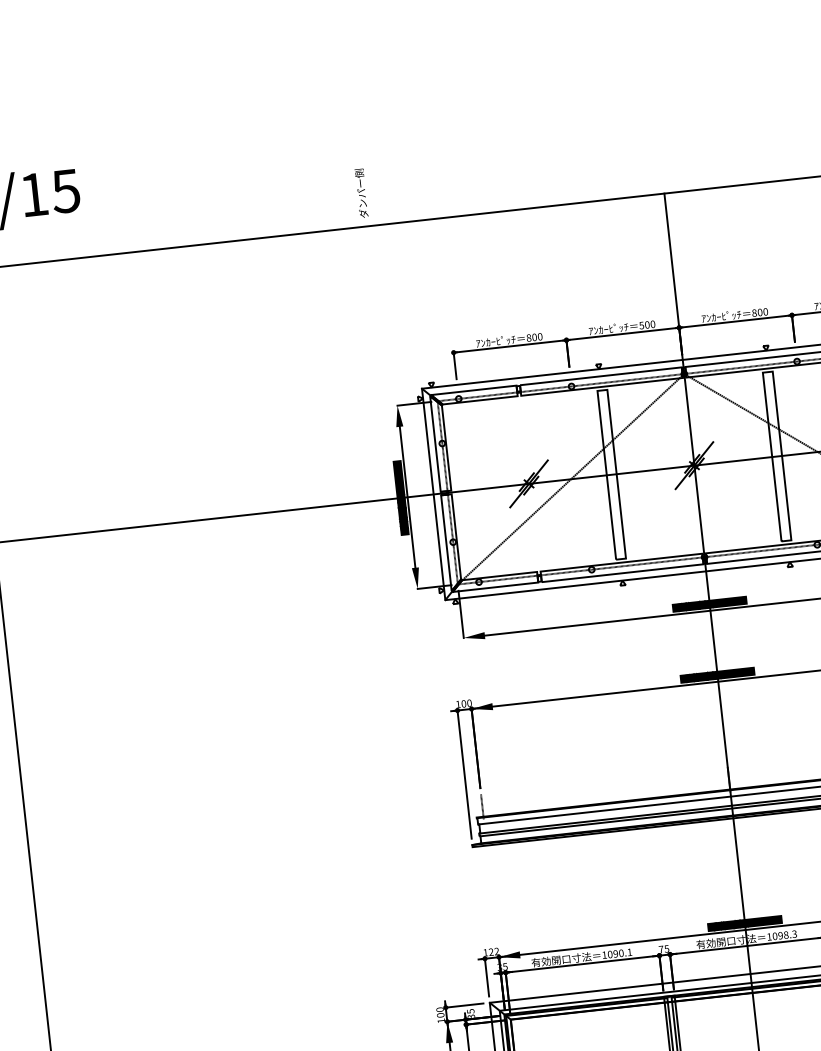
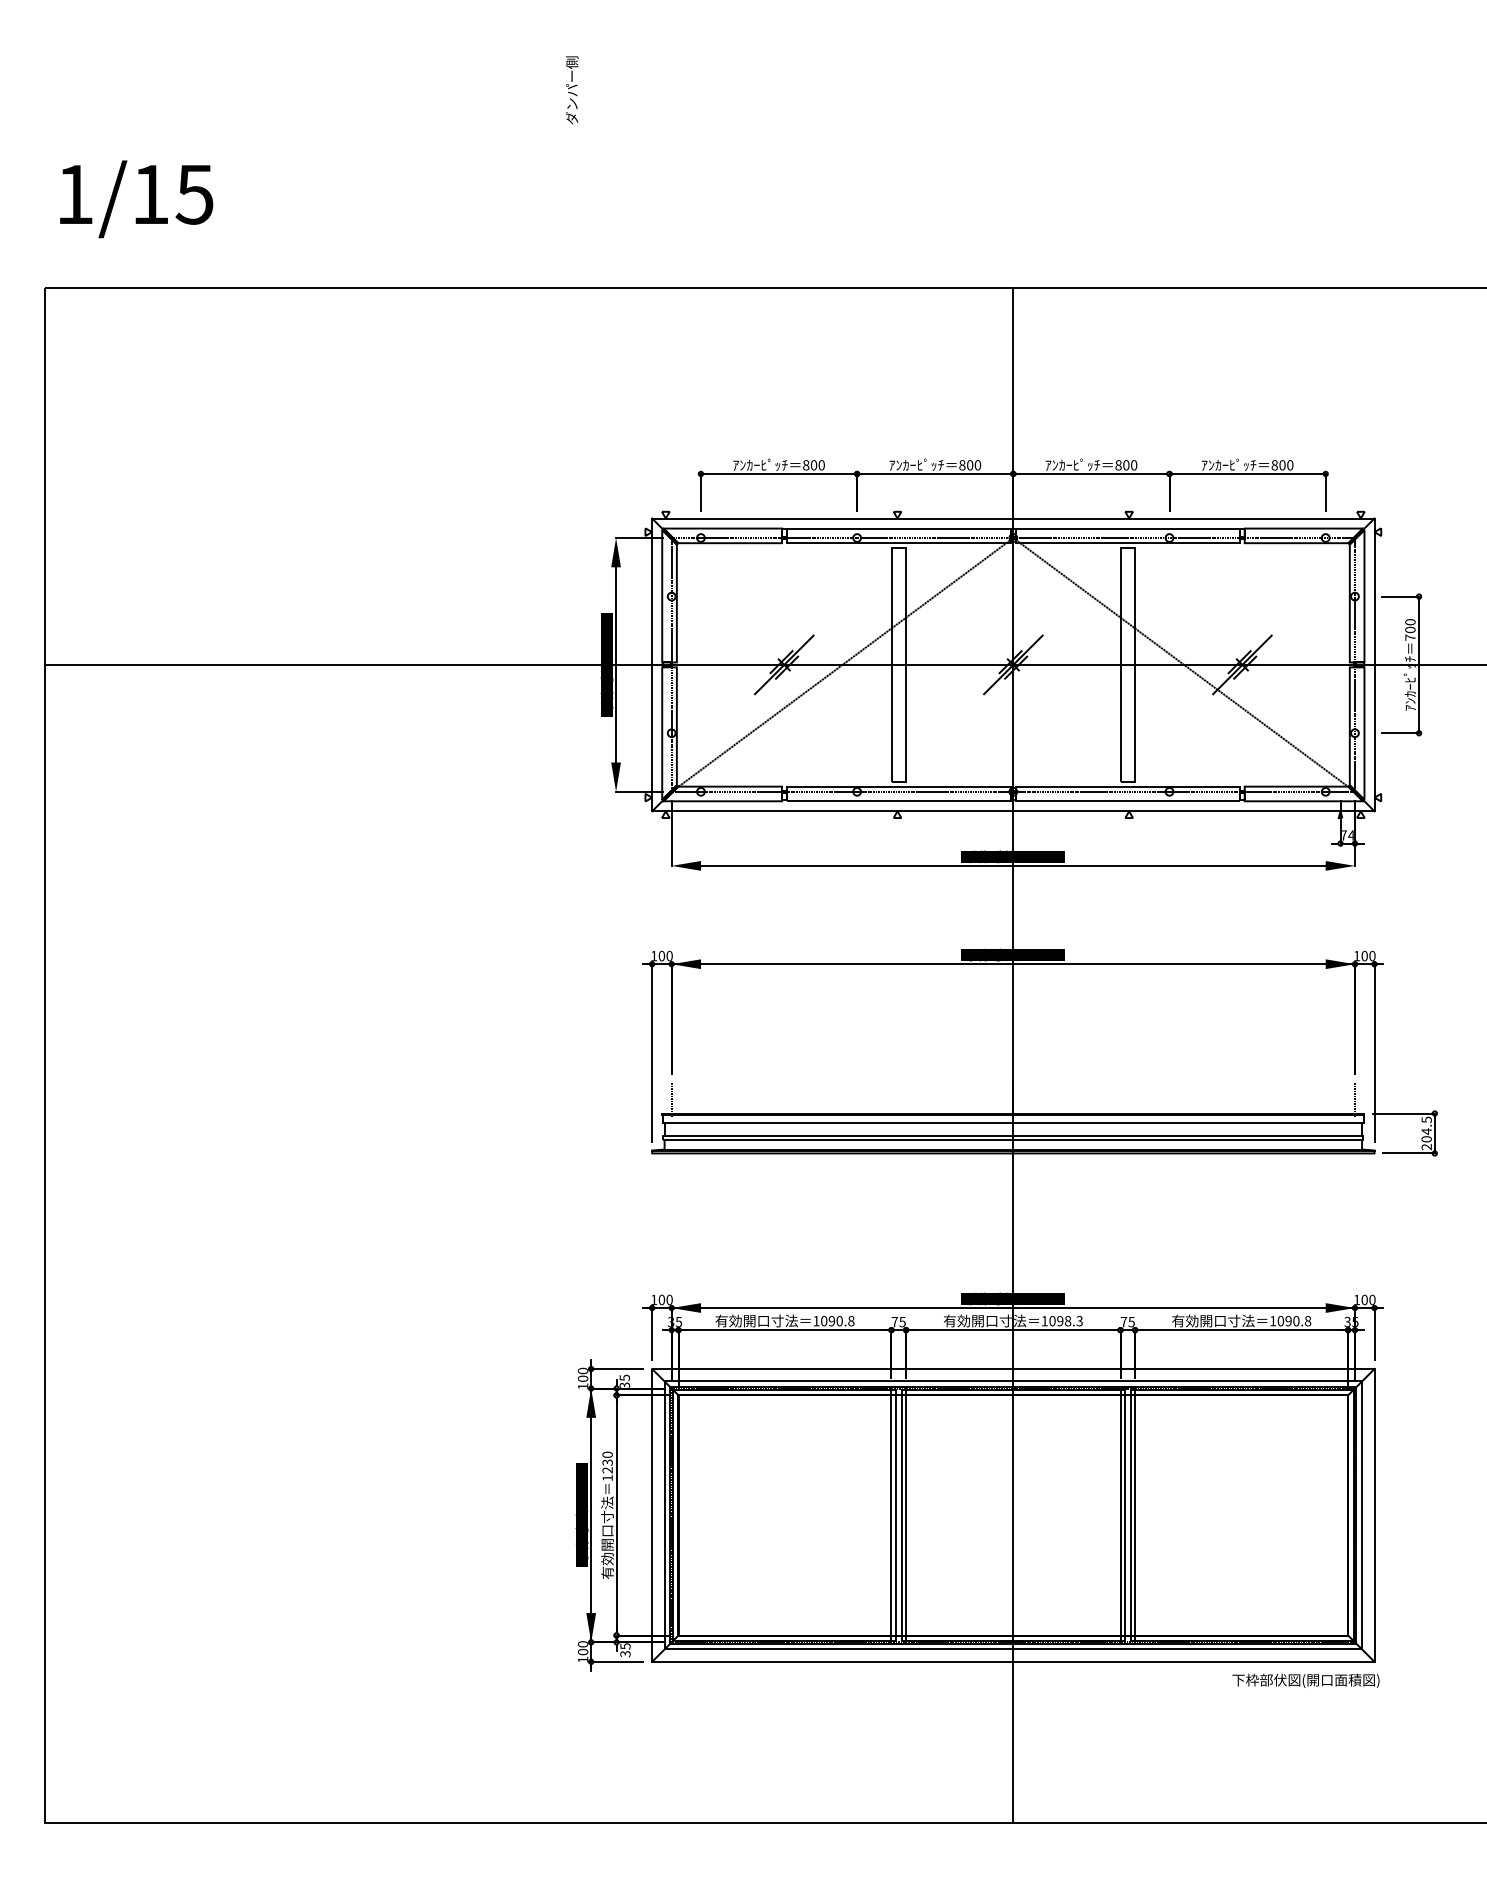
text: (361, 193) -> (571, 90), moved
text: (641, 325) -> (962, 465), 500 -> 800
text: (493, 951) -> (665, 1299), 122 -> 100
text: (629, 952) -> (851, 1321), 1090.1 -> 1090.8

